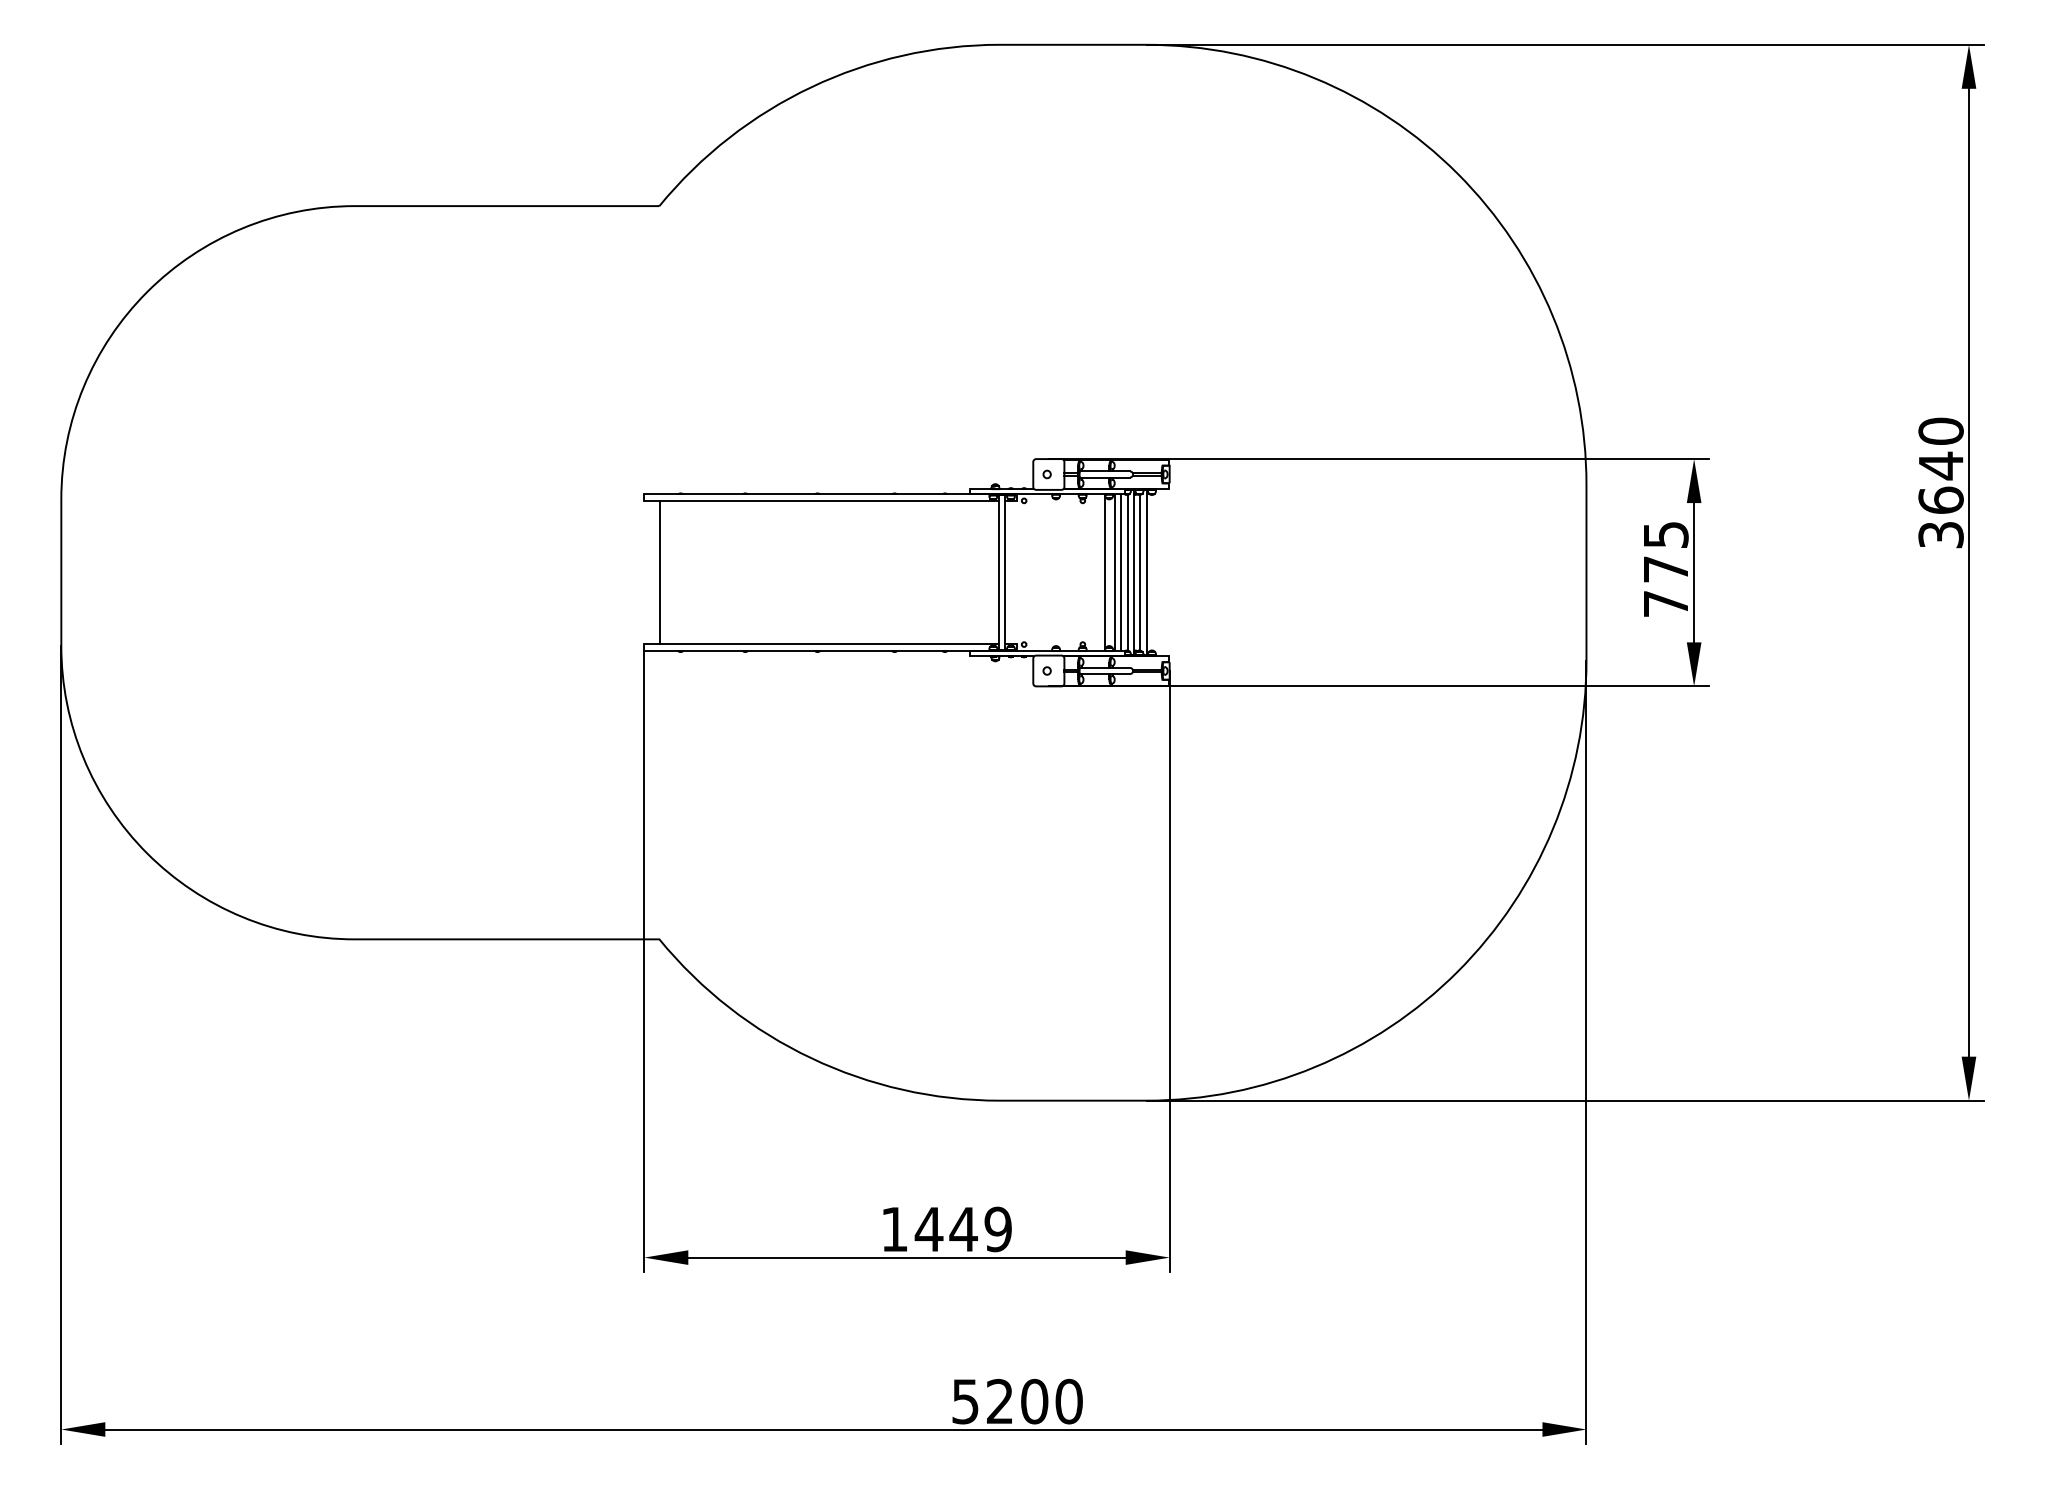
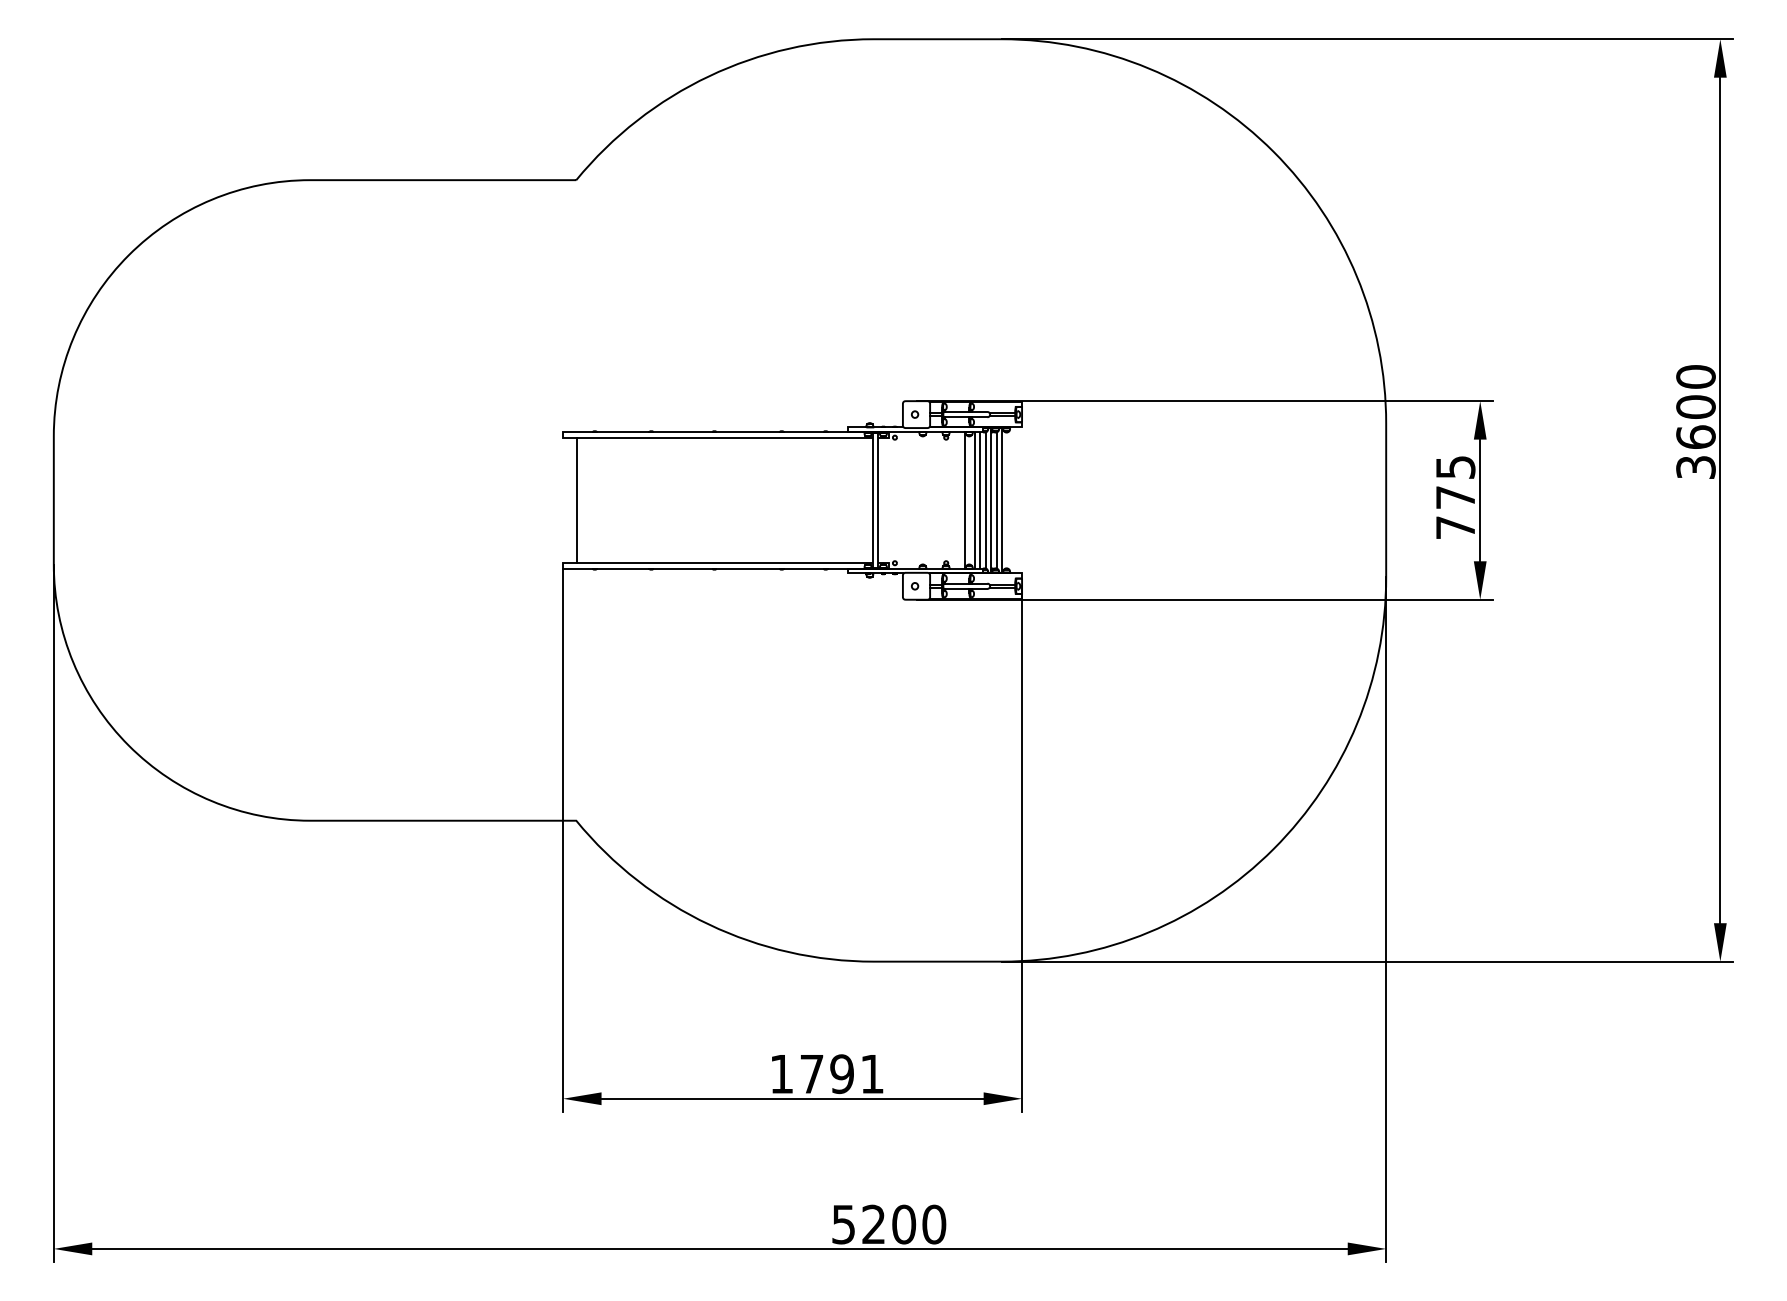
text: (1940, 465) -> (1695, 406), 3640 -> 3600
text: (962, 1229) -> (841, 1074), 1449 -> 1791

